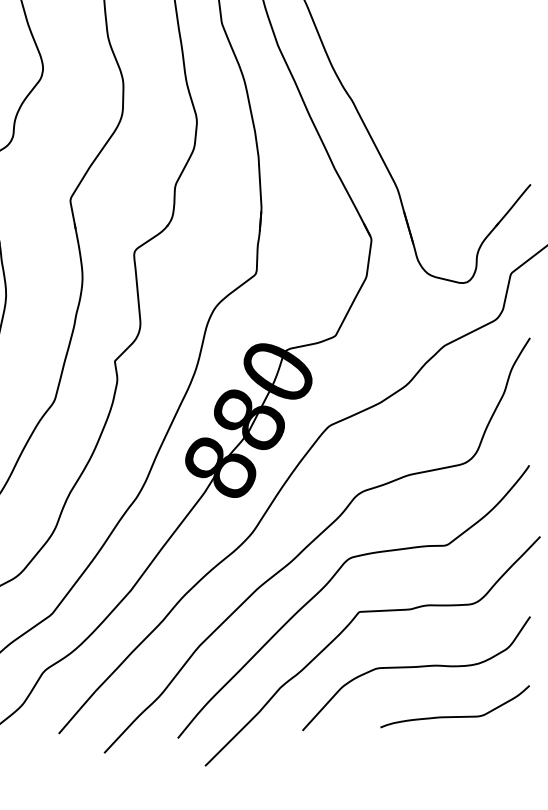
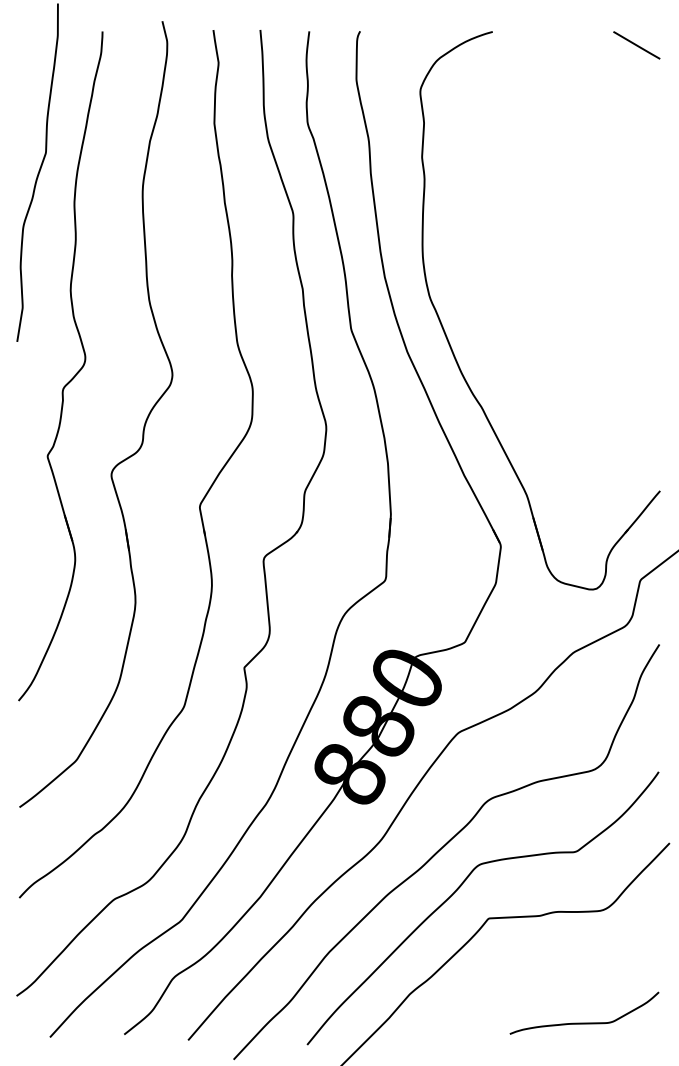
curve: (416, 667) -> (545, 974), removed

